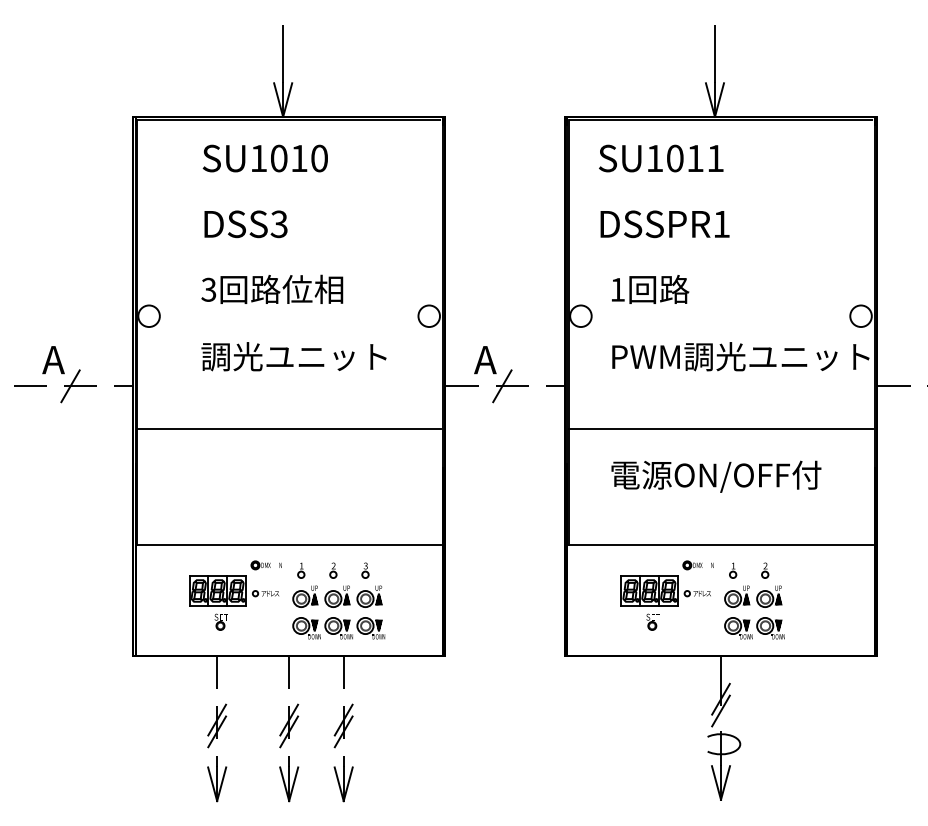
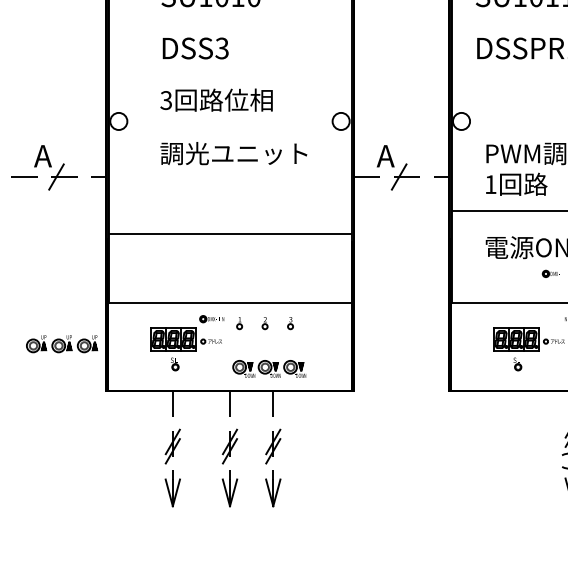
text: (650, 289) -> (516, 184), moved
line: (289, 429) -> (230, 234), moved
part: (692, 565) -> (550, 274), moved
part: (337, 596) -> (62, 343), moved

